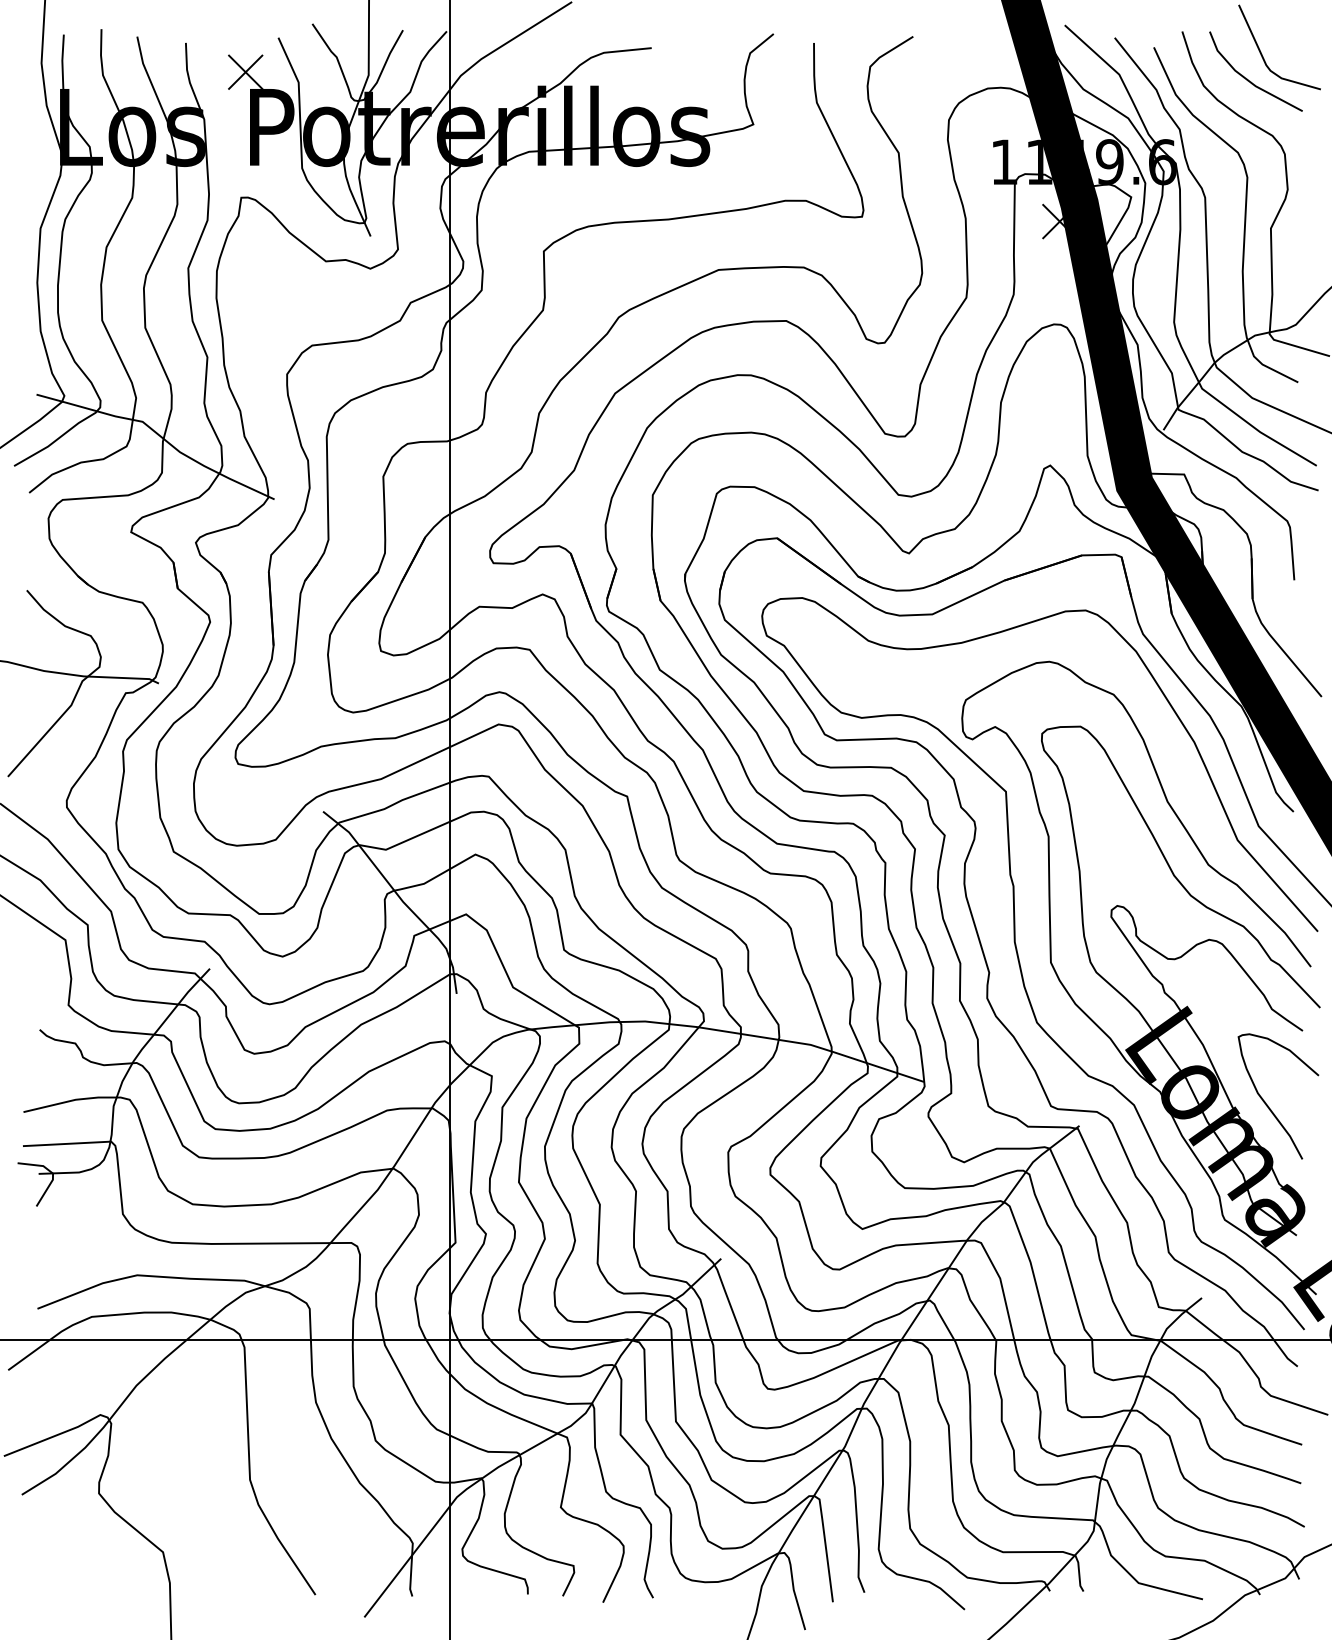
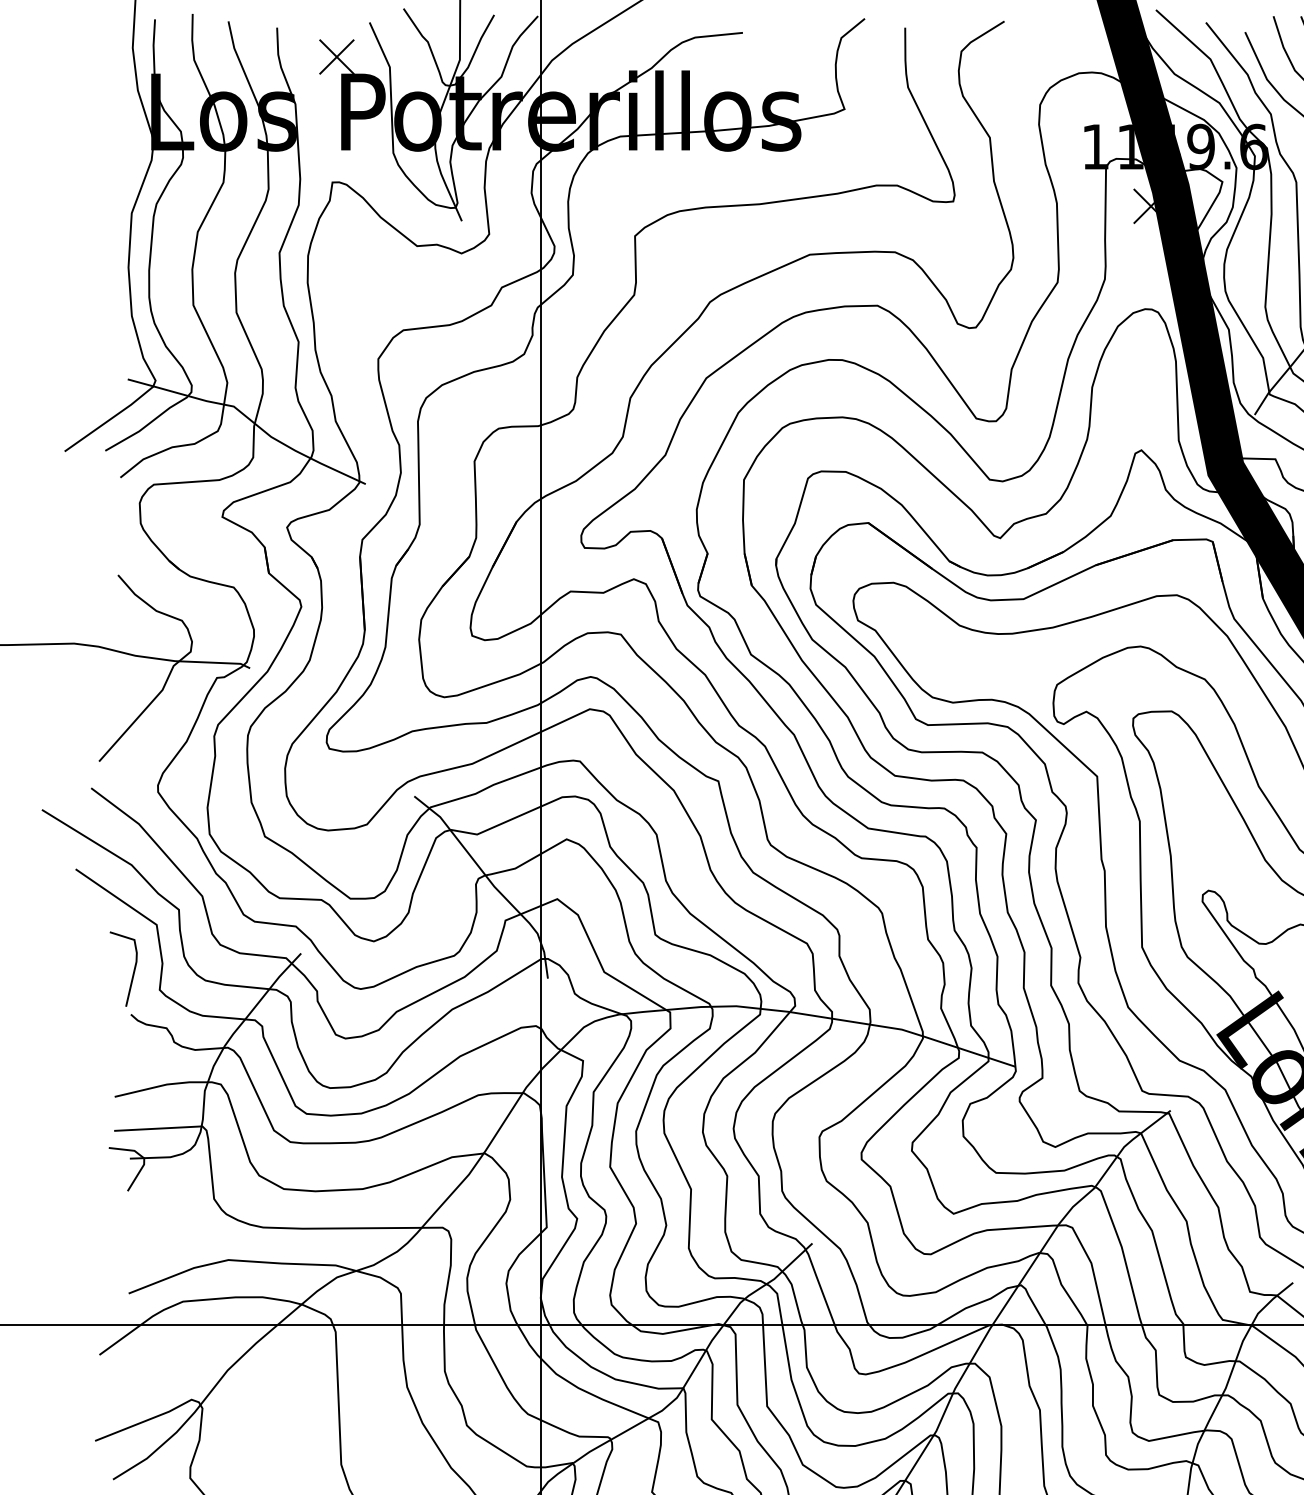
line: (41, 988) -> (132, 973), added

